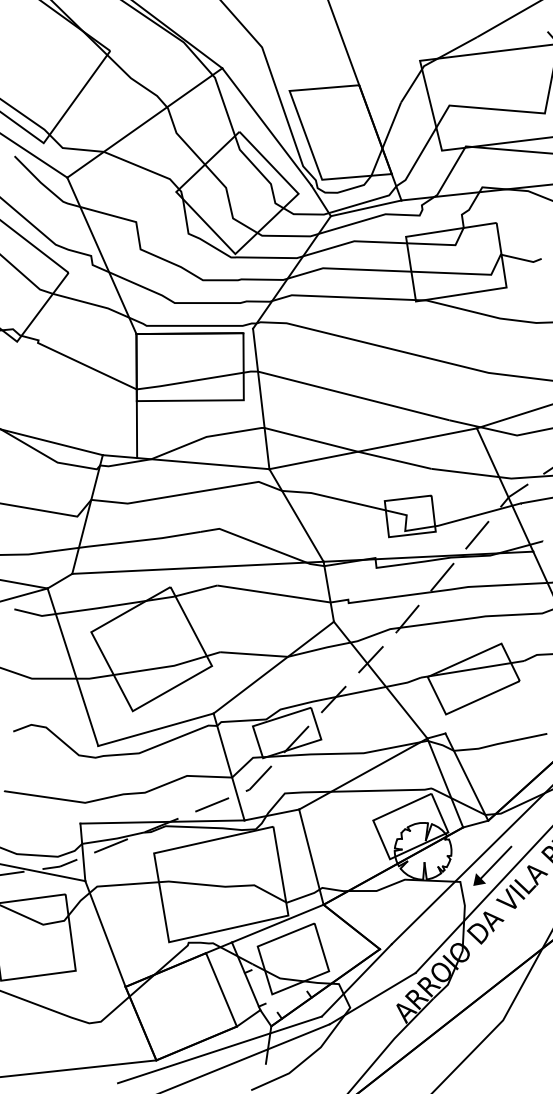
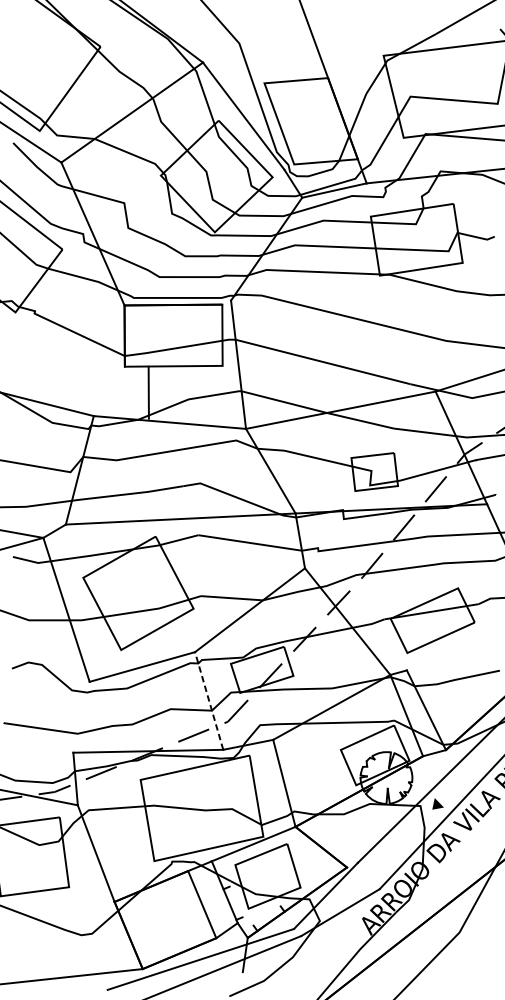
line: (136, 429) -> (148, 392), moved
line: (229, 766) -> (209, 700), solid -> dashed
line: (496, 862) -> (453, 788), removed

